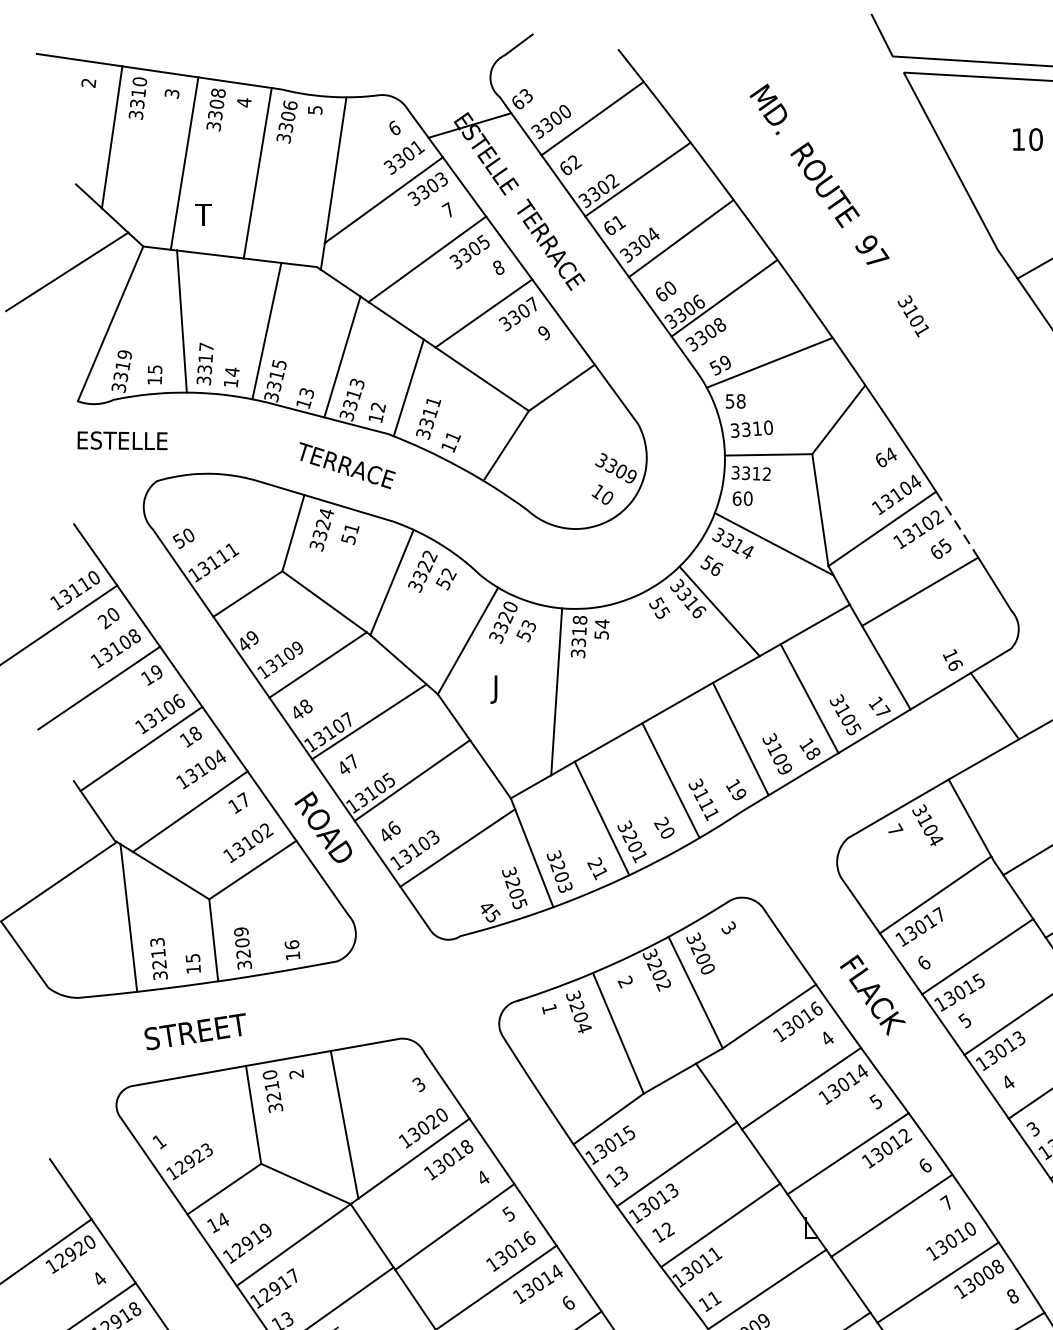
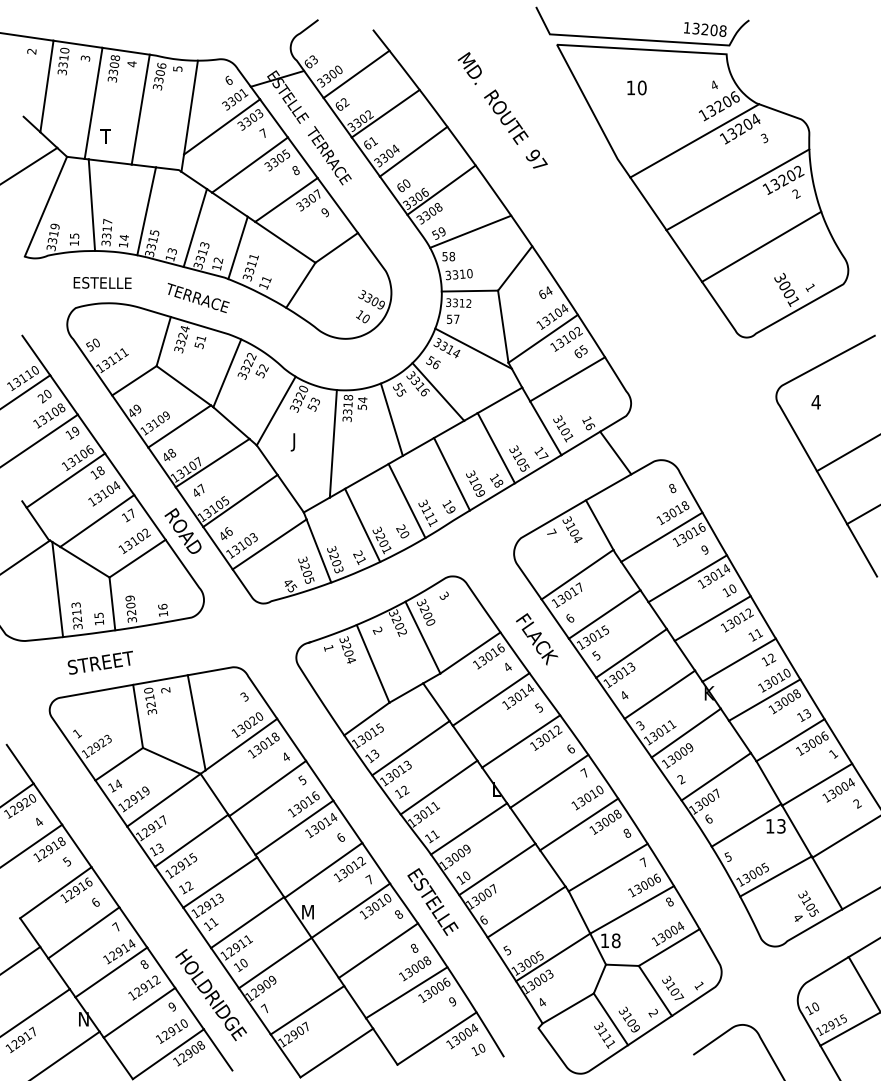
text: (913, 315) -> (563, 428), moved
text: (122, 439) -> (102, 282), moved
text: (741, 497) -> (452, 318), 60 -> 57
line: (957, 525) -> (591, 336), dashed -> solid
line: (646, 654) -> (391, 419), added

